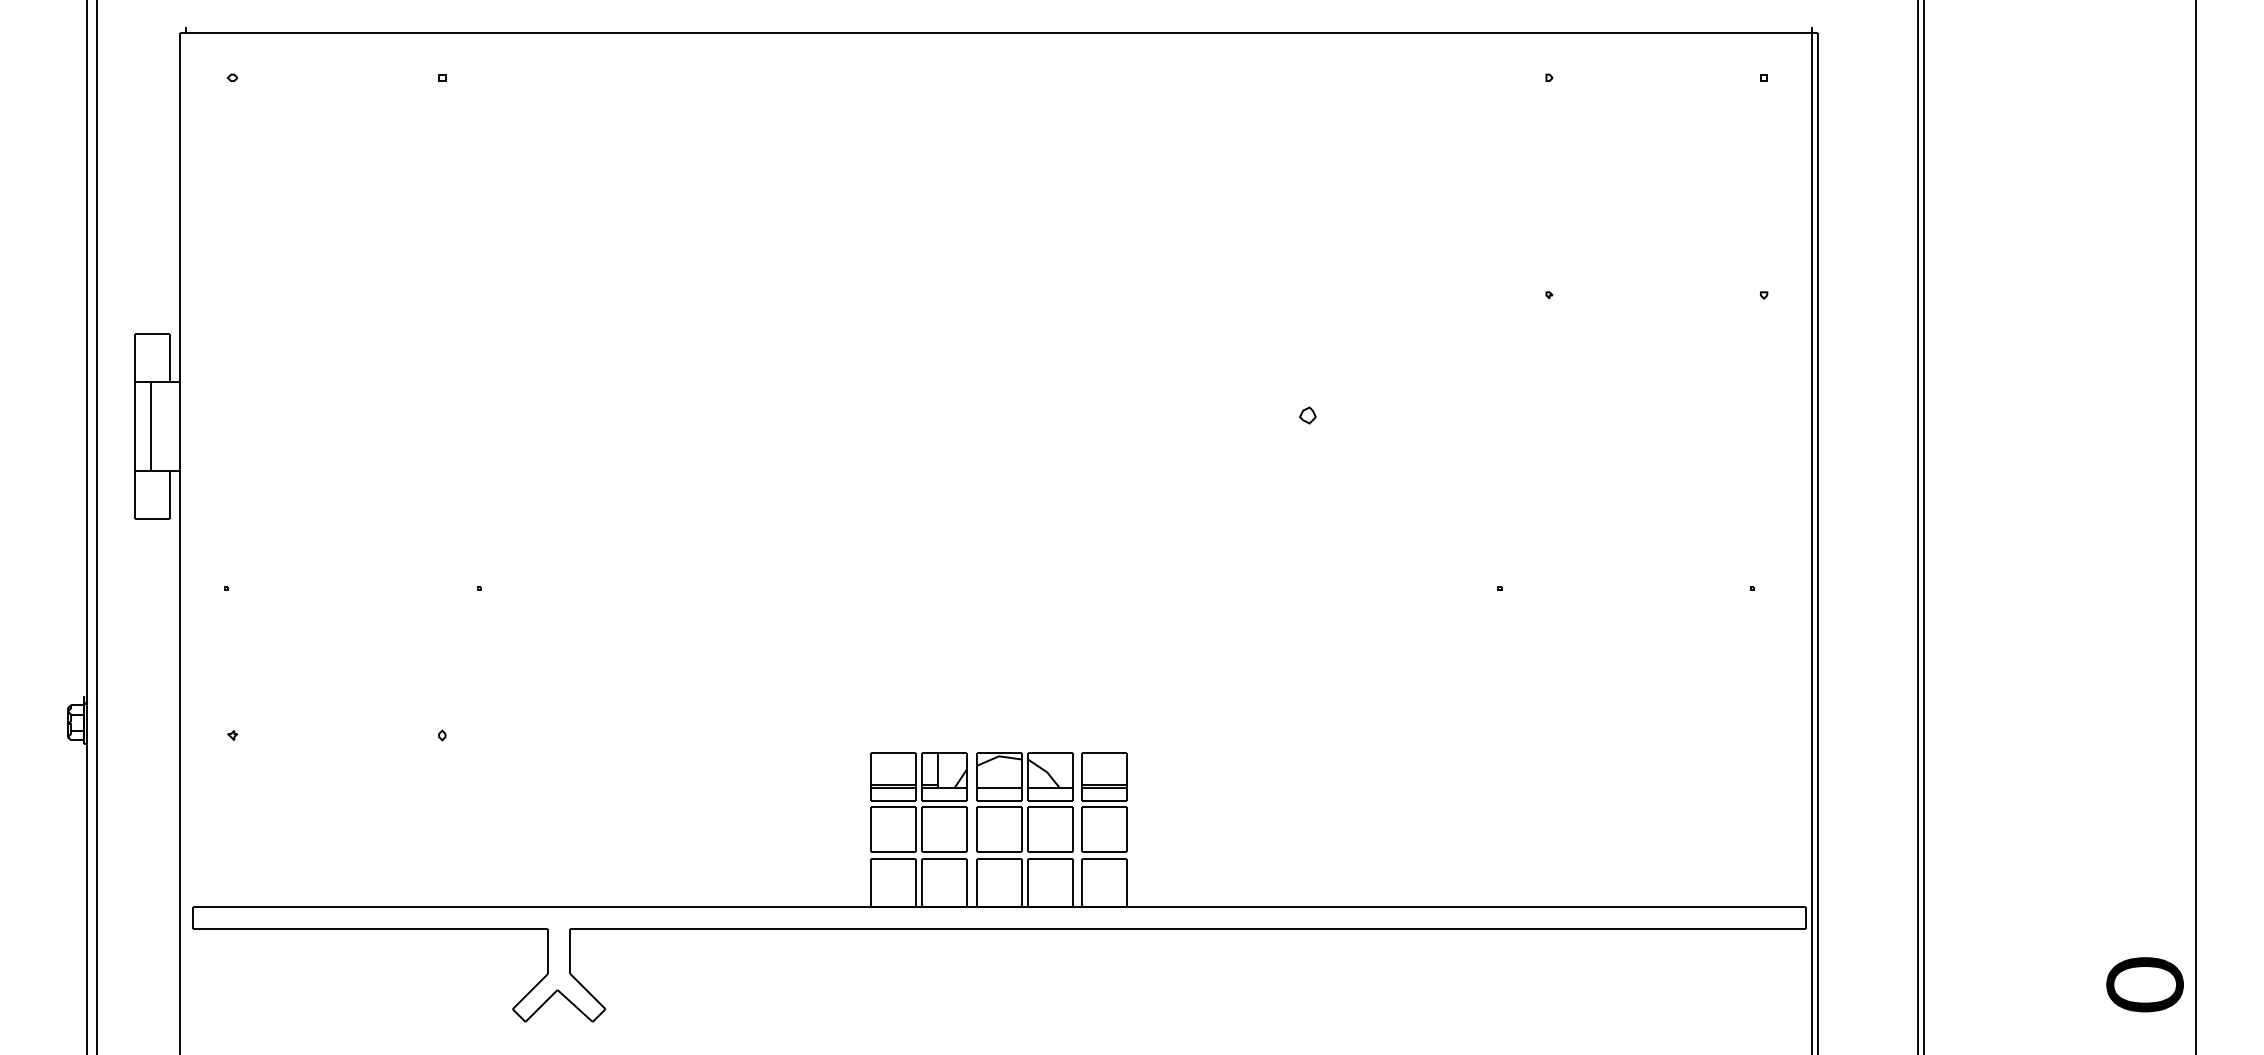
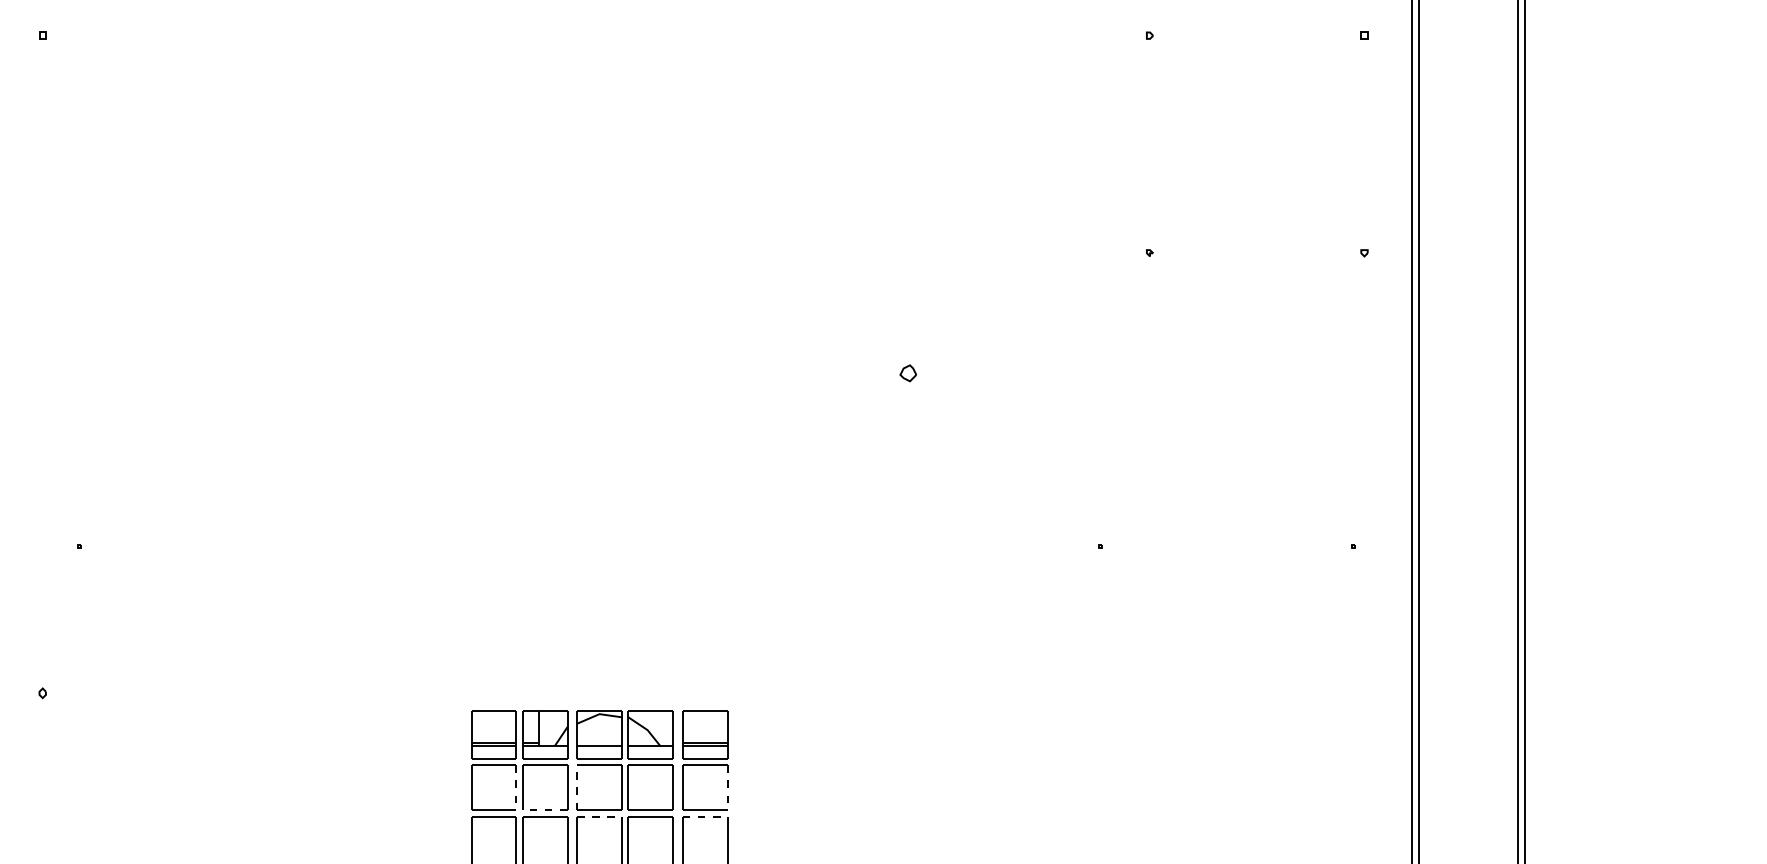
line: (976, 829) -> (576, 787), solid -> dashed
line: (915, 830) -> (515, 788), solid -> dashed
line: (1127, 830) -> (727, 788), solid -> dashed
line: (944, 852) -> (544, 810), solid -> dashed
line: (999, 858) -> (599, 816), solid -> dashed
line: (1105, 858) -> (705, 816), solid -> dashed

